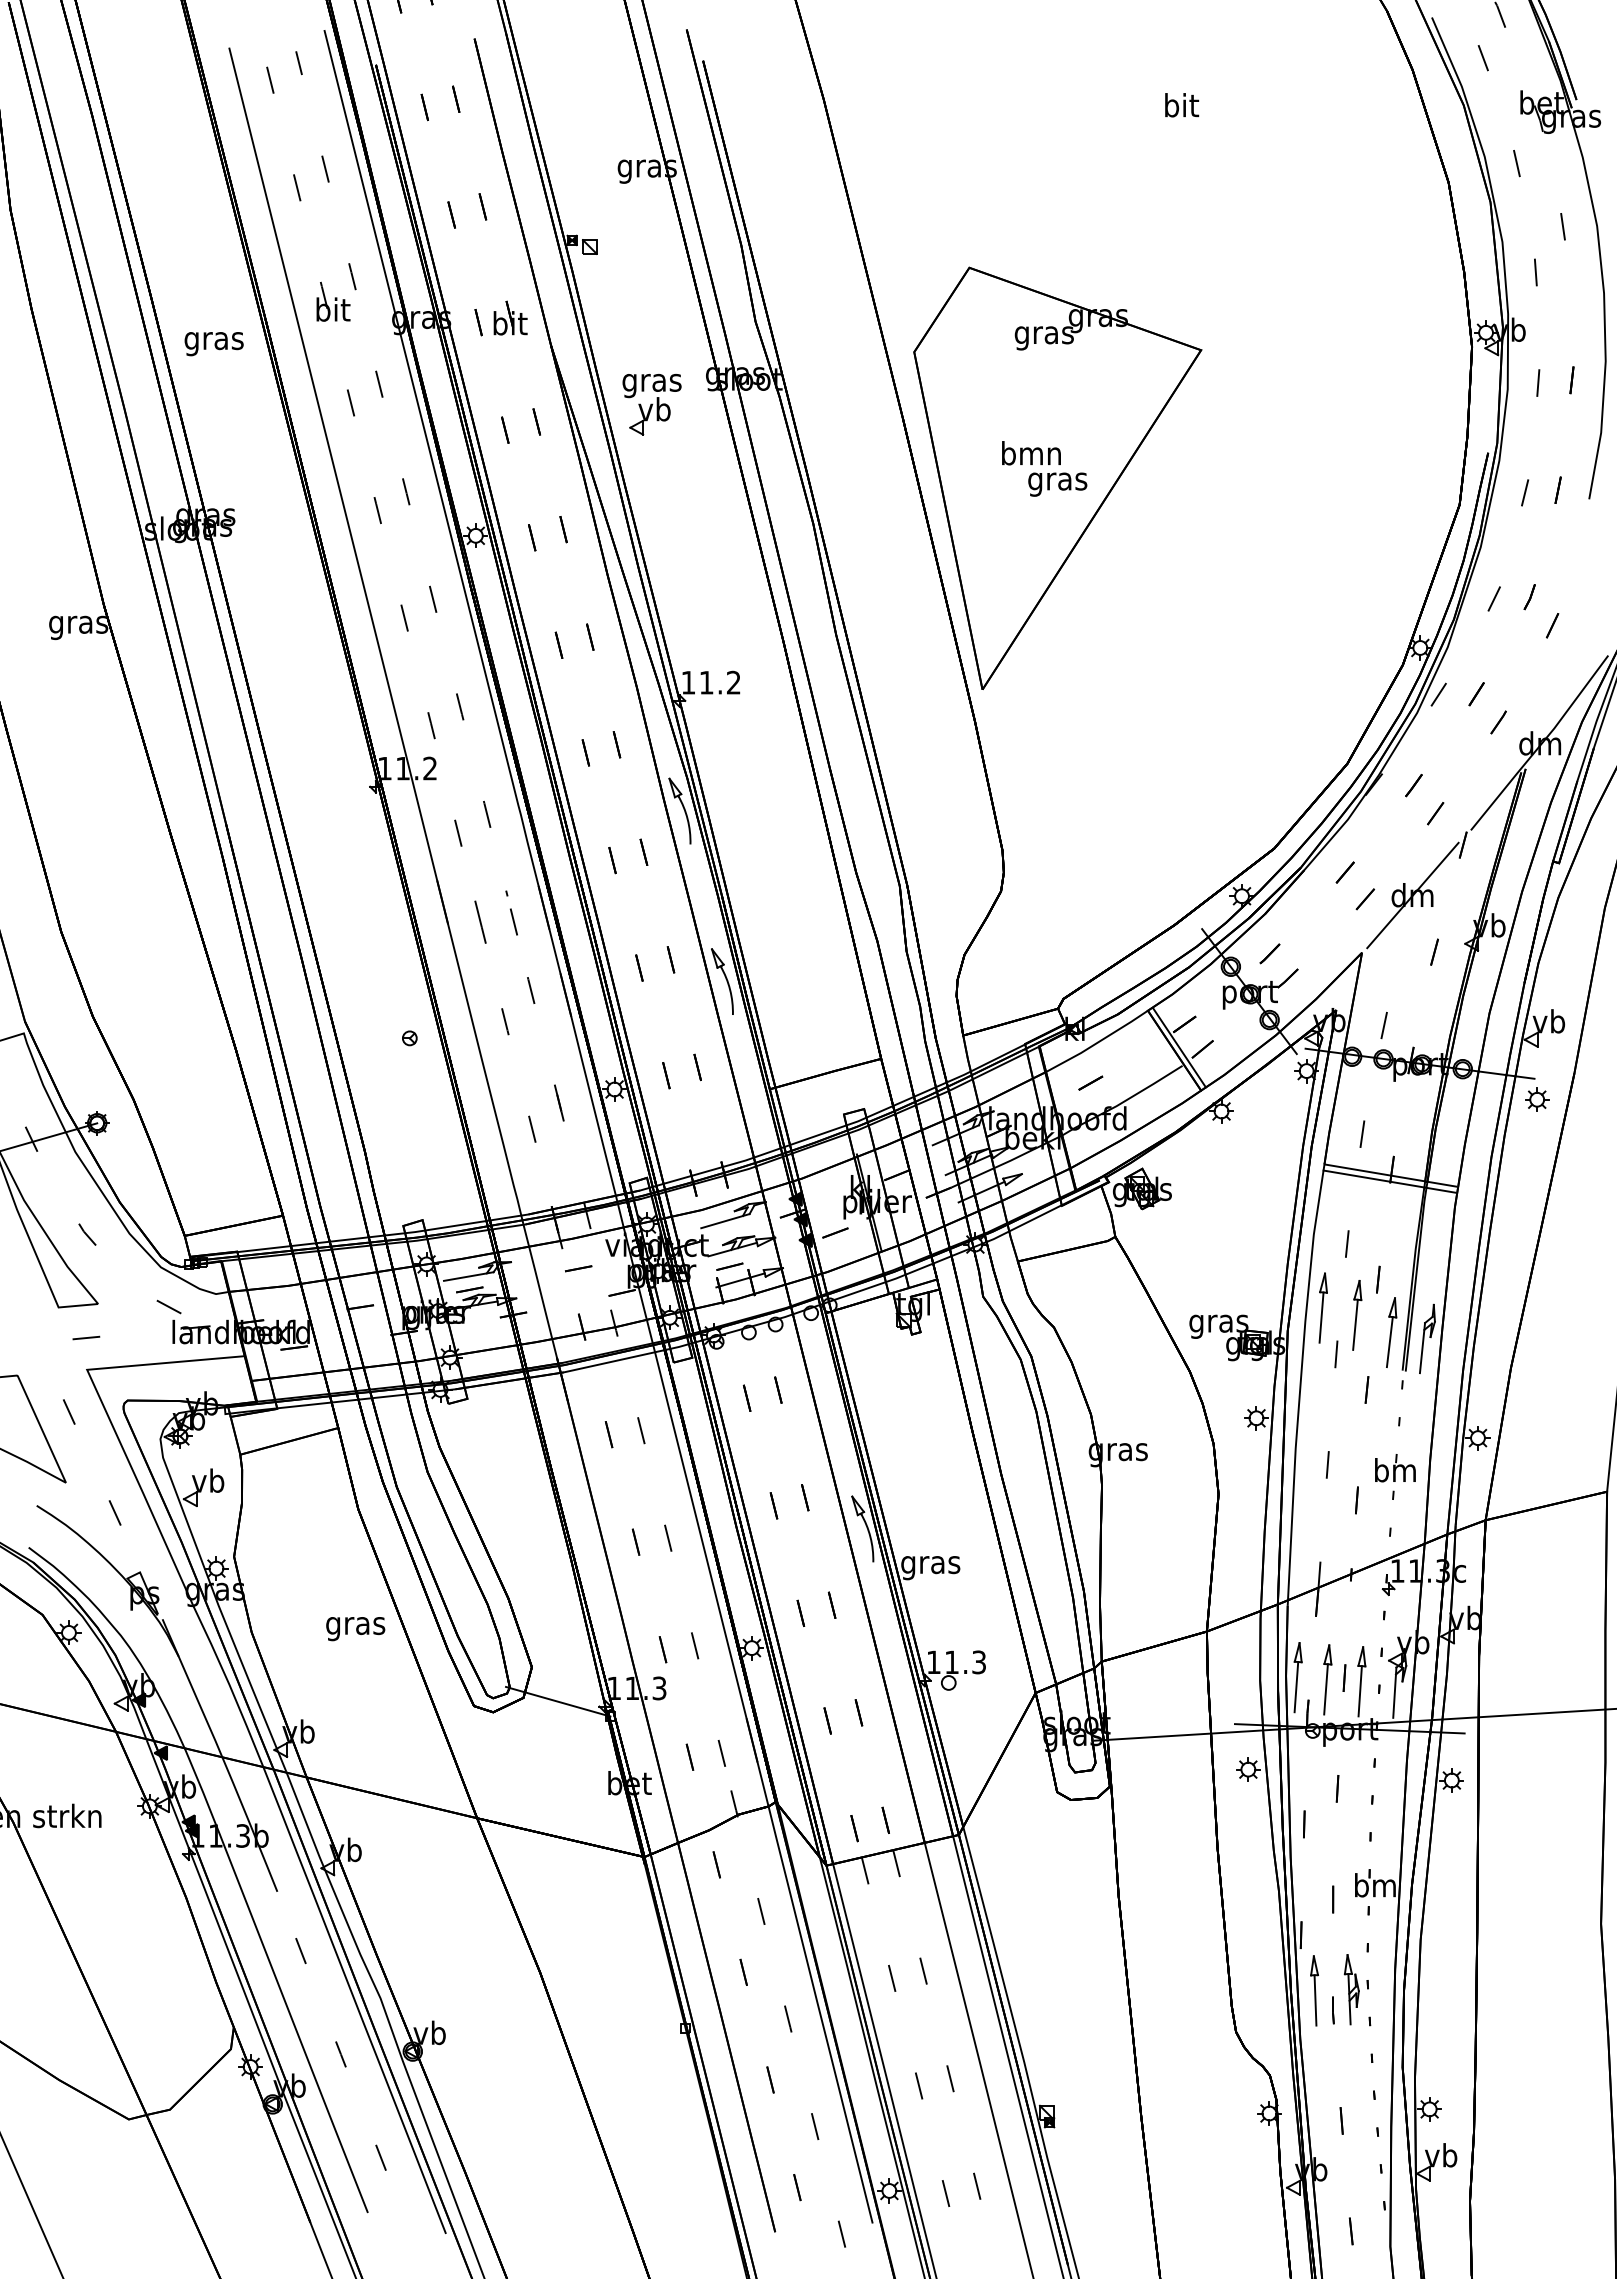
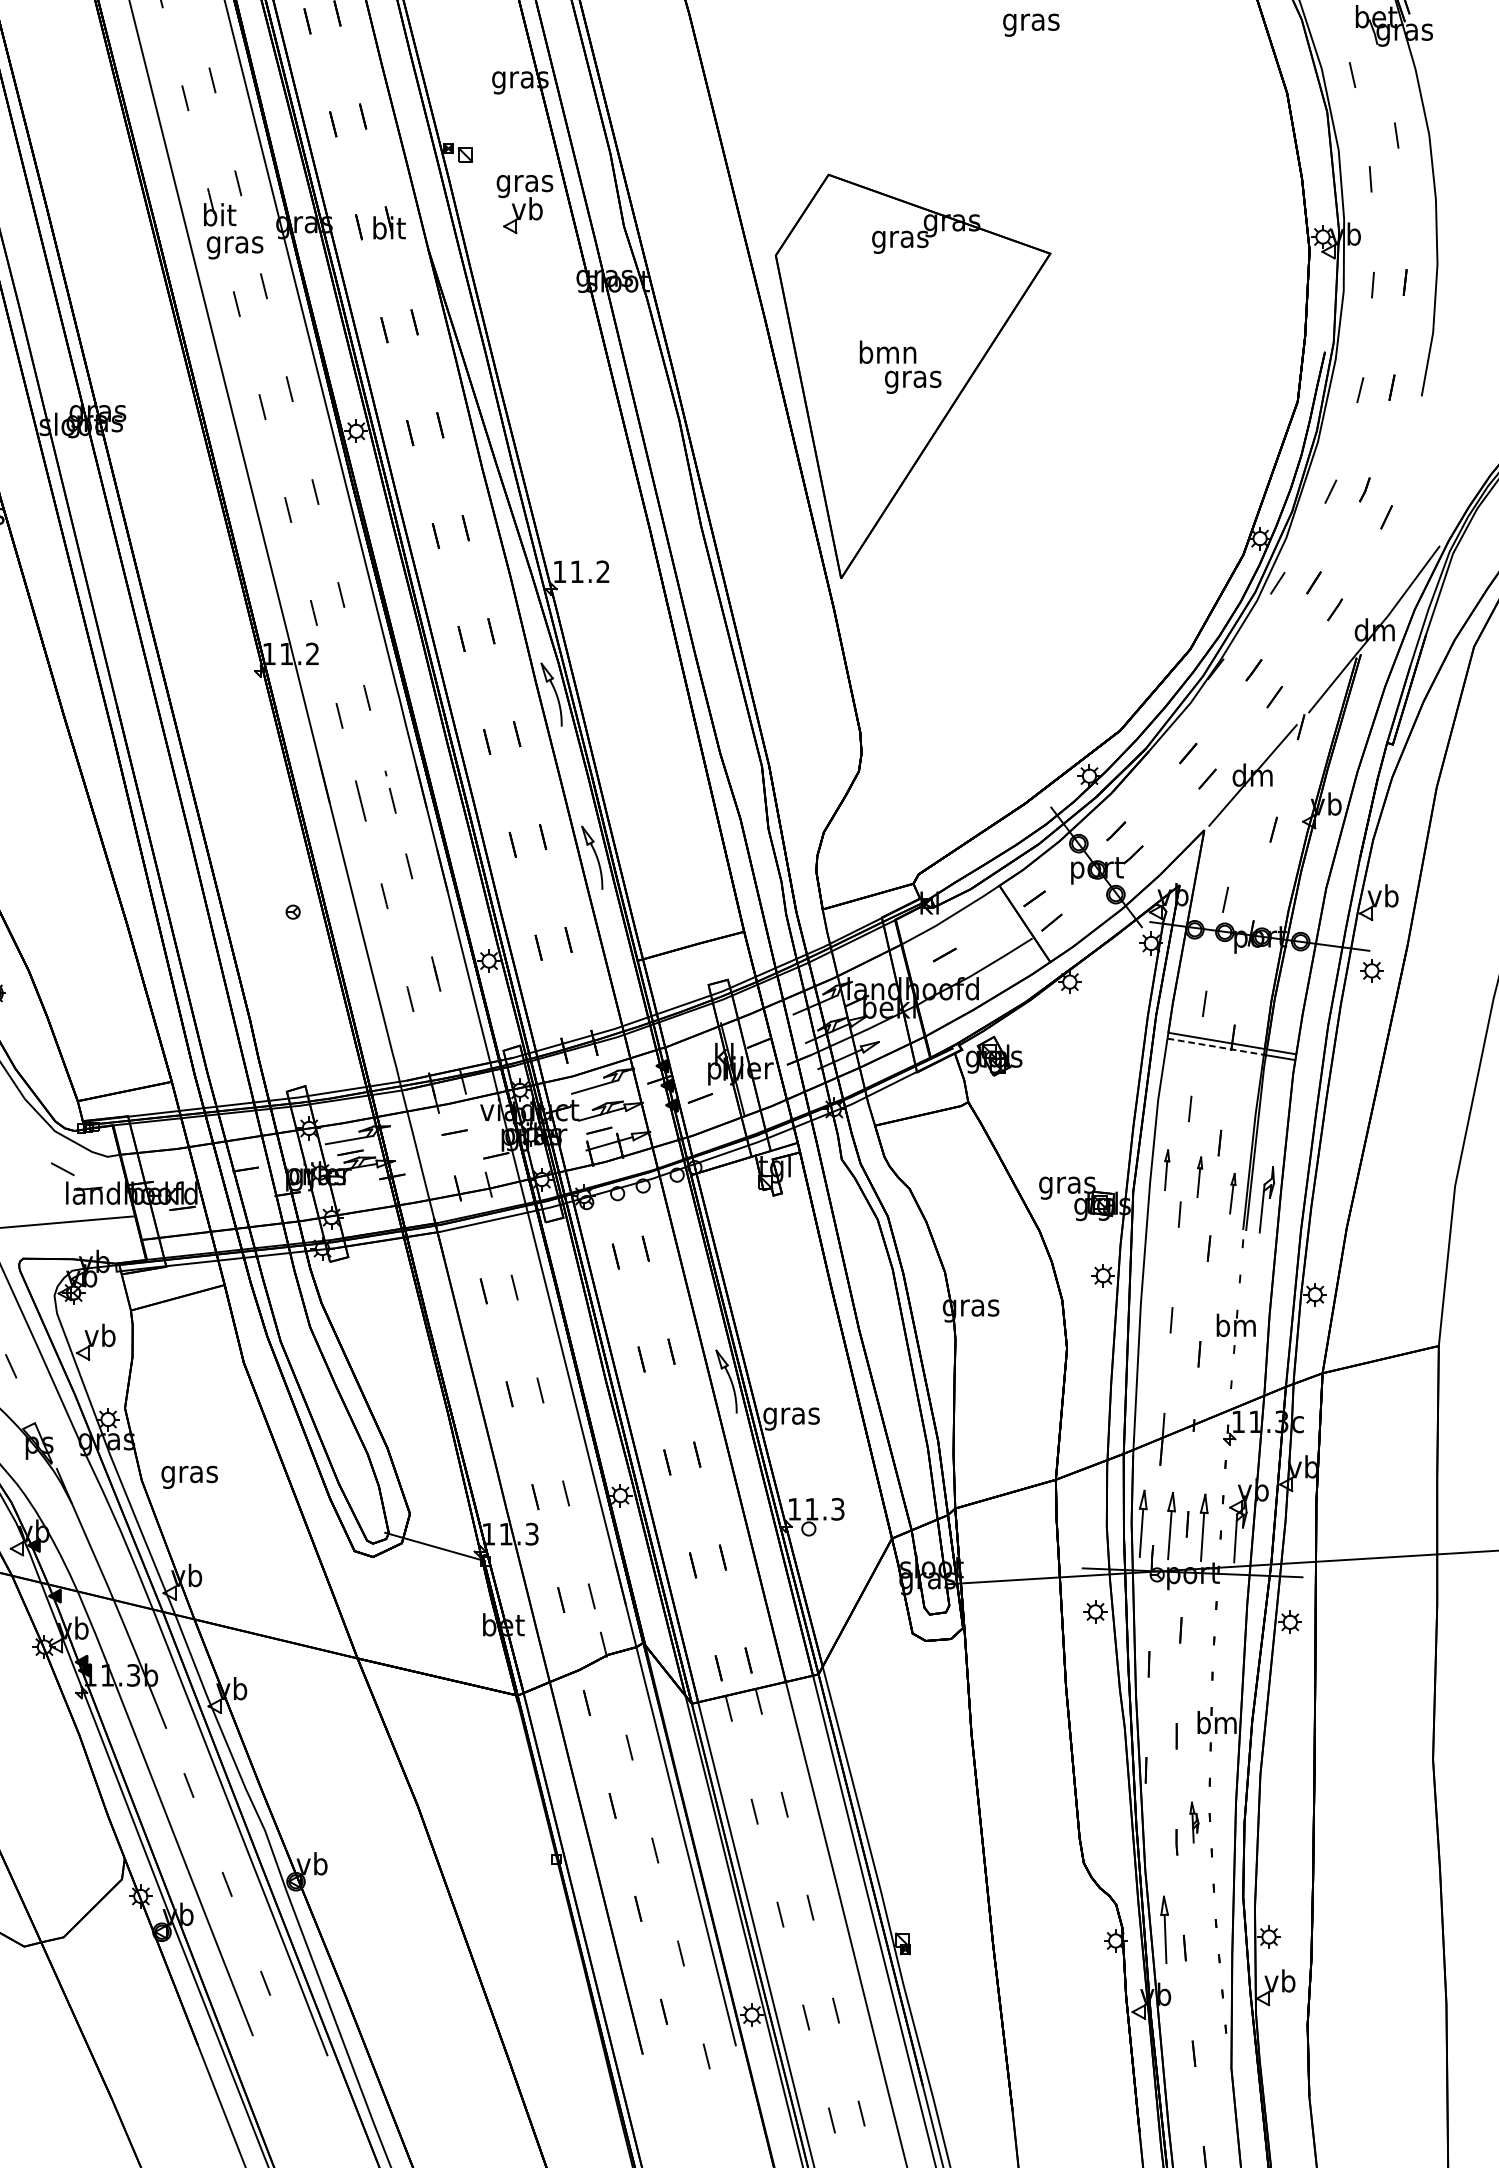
text: (1180, 108) -> (1030, 22), bit -> gras
text: (213, 344) -> (234, 248), moved
part: (651, 404) -> (524, 204), moved
line: (1179, 1047) -> (1029, 920), removed
line: (1374, 1179) -> (1216, 1047), solid -> dashed
part: (1322, 1307) -> (1166, 1169), size x0.6
part: (1357, 1315) -> (1199, 1177), size x0.6
part: (1391, 1332) -> (1232, 1193), size x0.6
text: (355, 1629) -> (189, 1477), moved
part: (1351, 1989) -> (1194, 1822), size x0.6
part: (1314, 1990) -> (1164, 1929), moved

